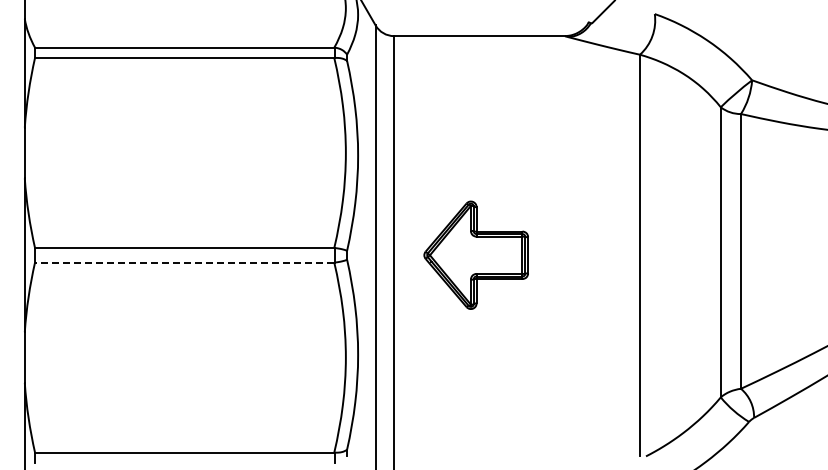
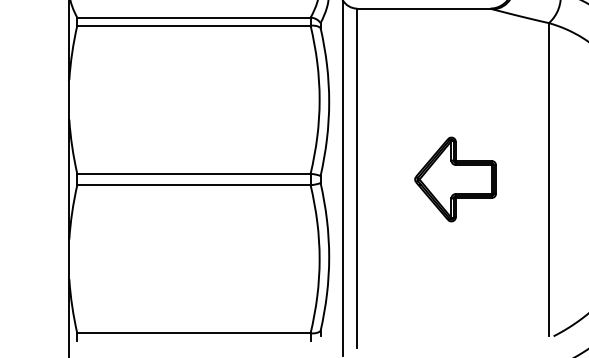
part: (475, 254) -> (455, 178), moved
line: (184, 262) -> (193, 185), dashed -> solid

